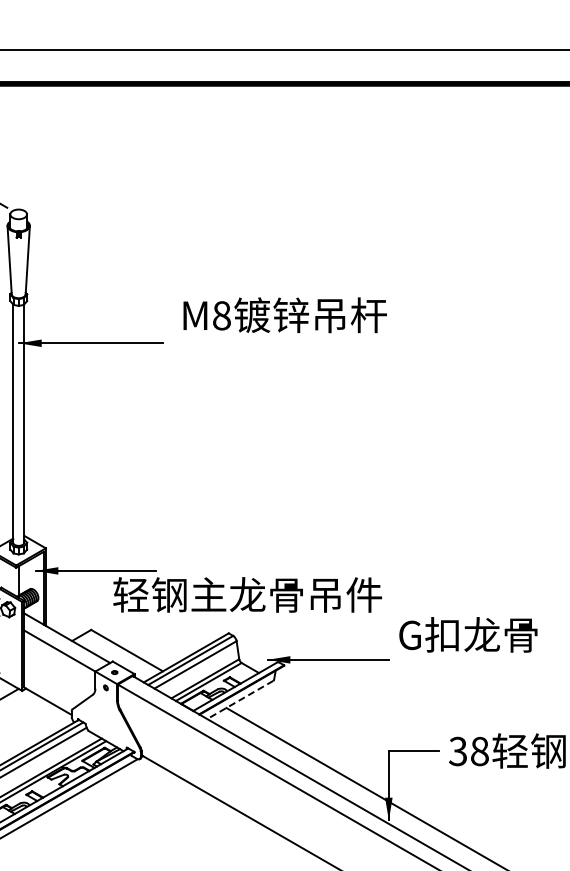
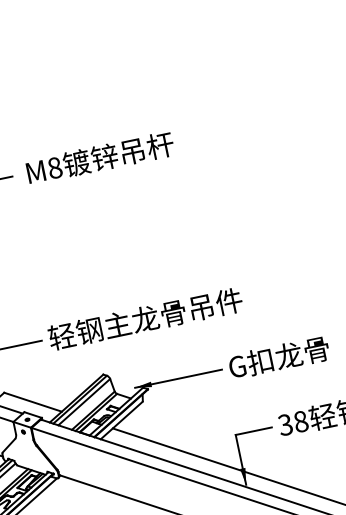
text: (284, 315) -> (99, 158), moved
text: (247, 594) -> (145, 318), moved
text: (468, 634) -> (279, 357), moved
line: (239, 700) -> (121, 421), dashed -> solid

